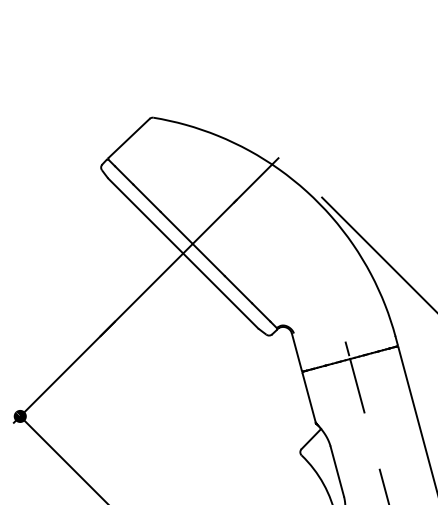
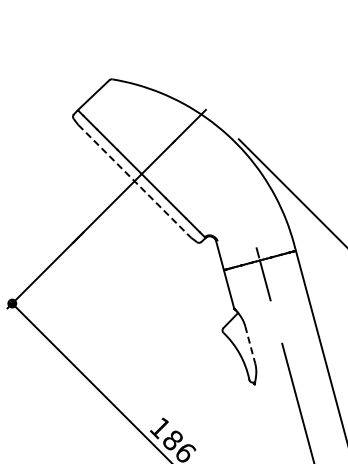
line: (183, 253) -> (134, 181), solid -> dashed
line: (337, 472) -> (250, 345), solid -> dashed

